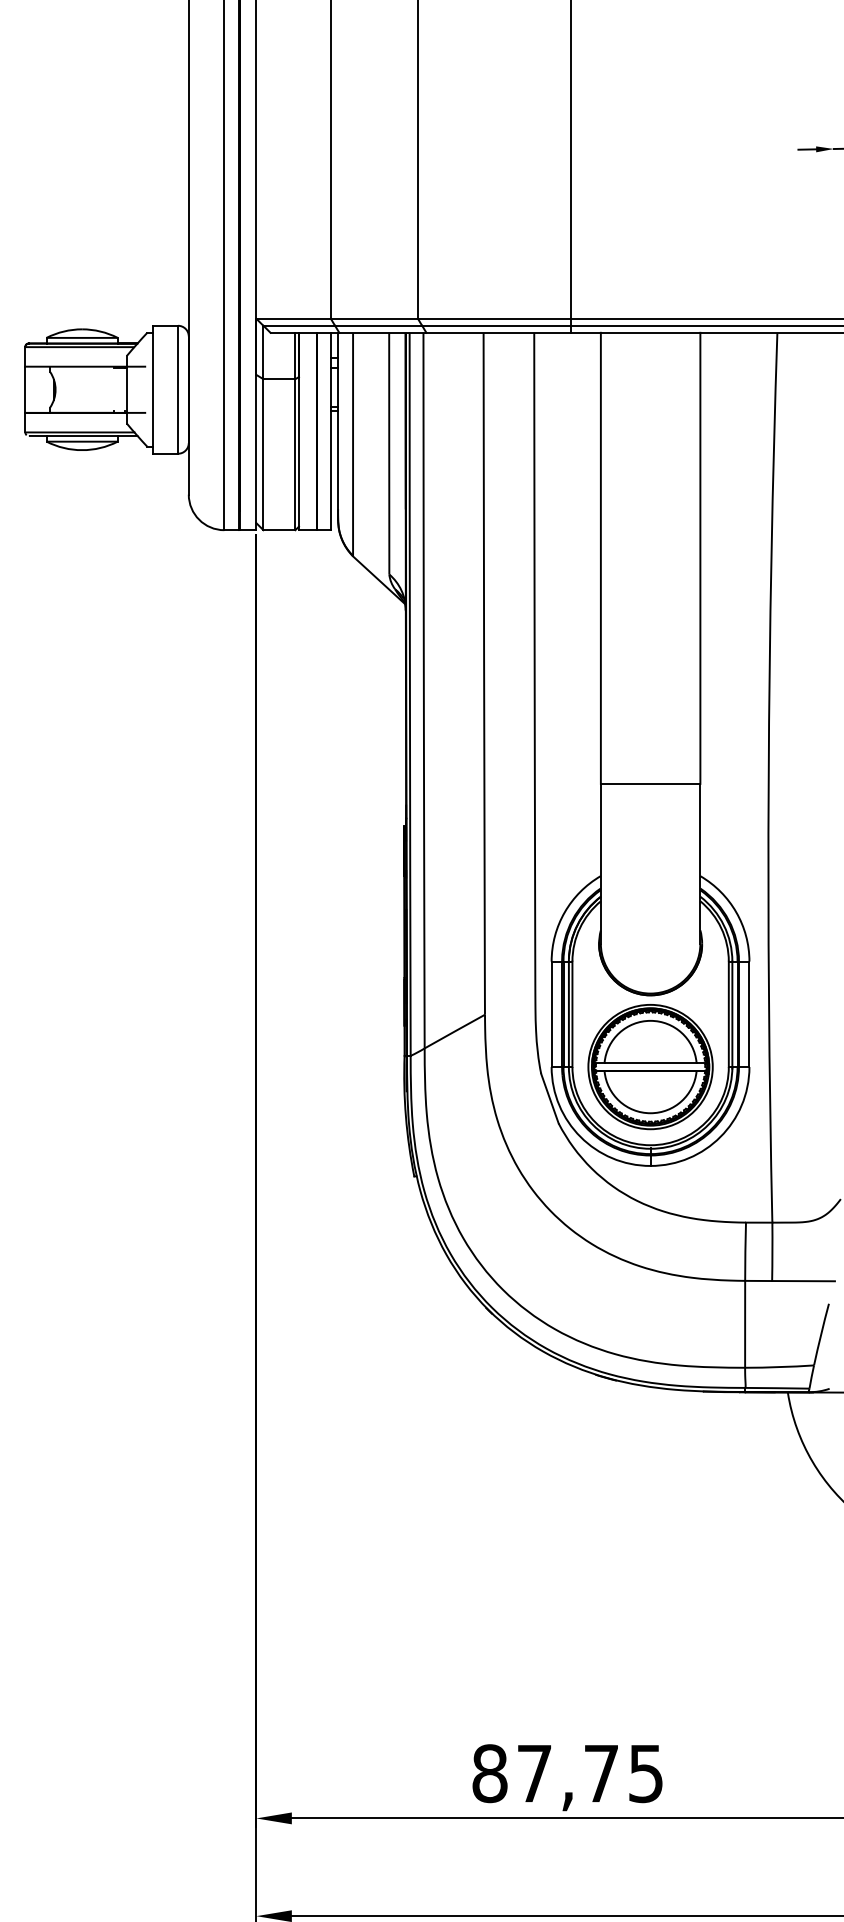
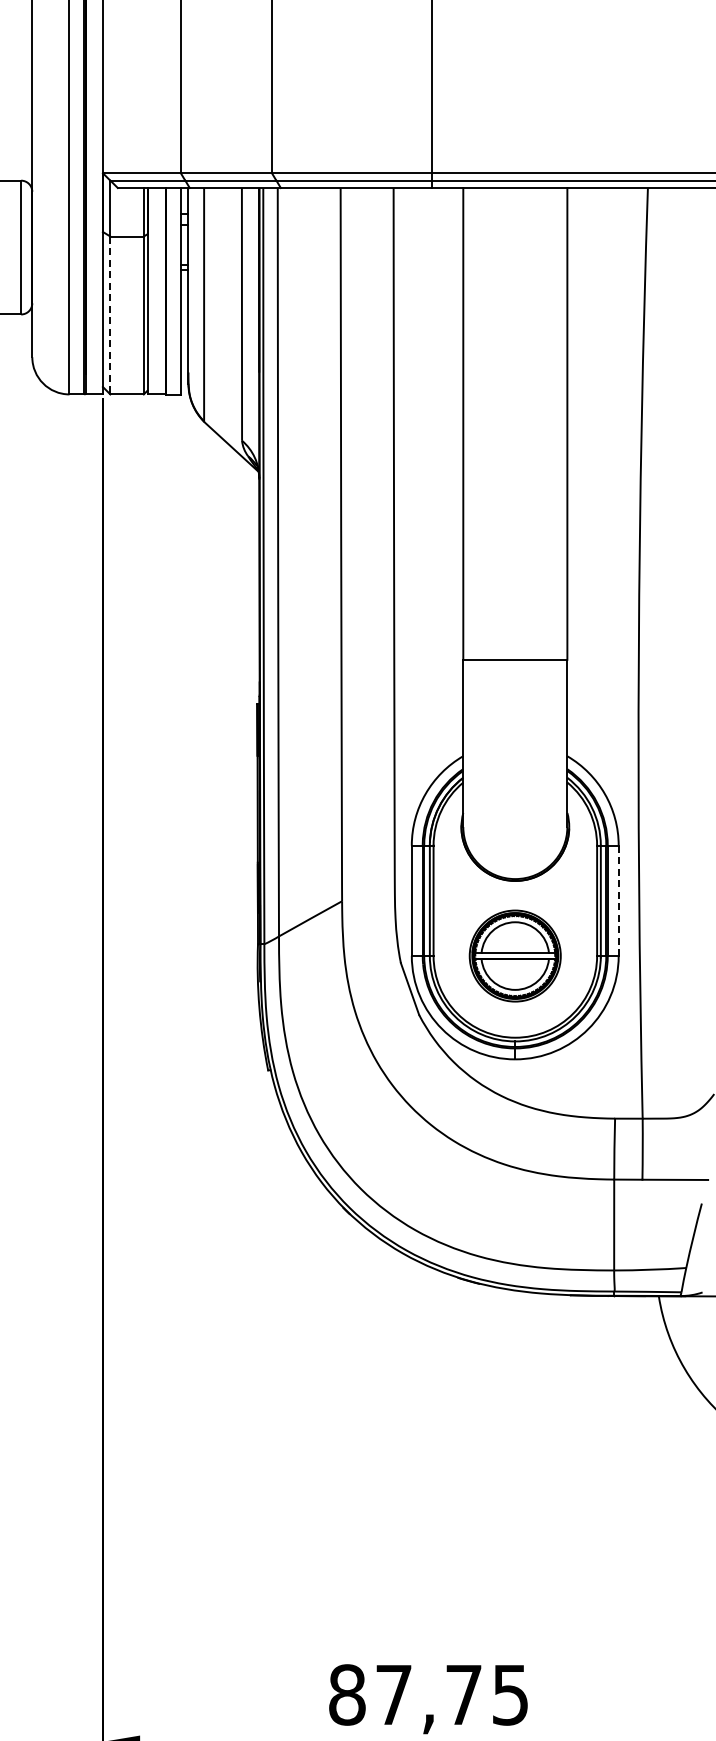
line: (263, 454) -> (110, 315), solid -> dashed
line: (749, 1014) -> (618, 900), solid -> dashed
part: (650, 1067) -> (515, 956), size x0.7

